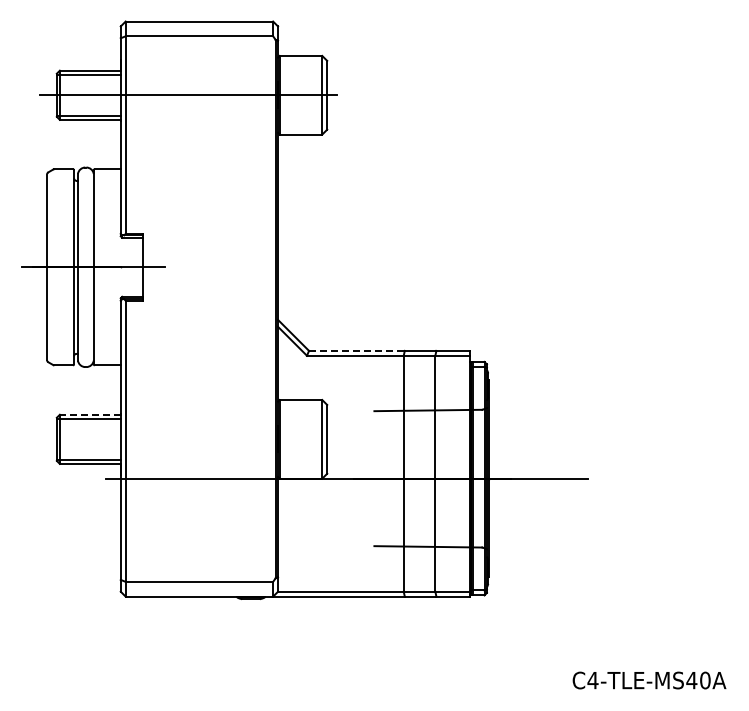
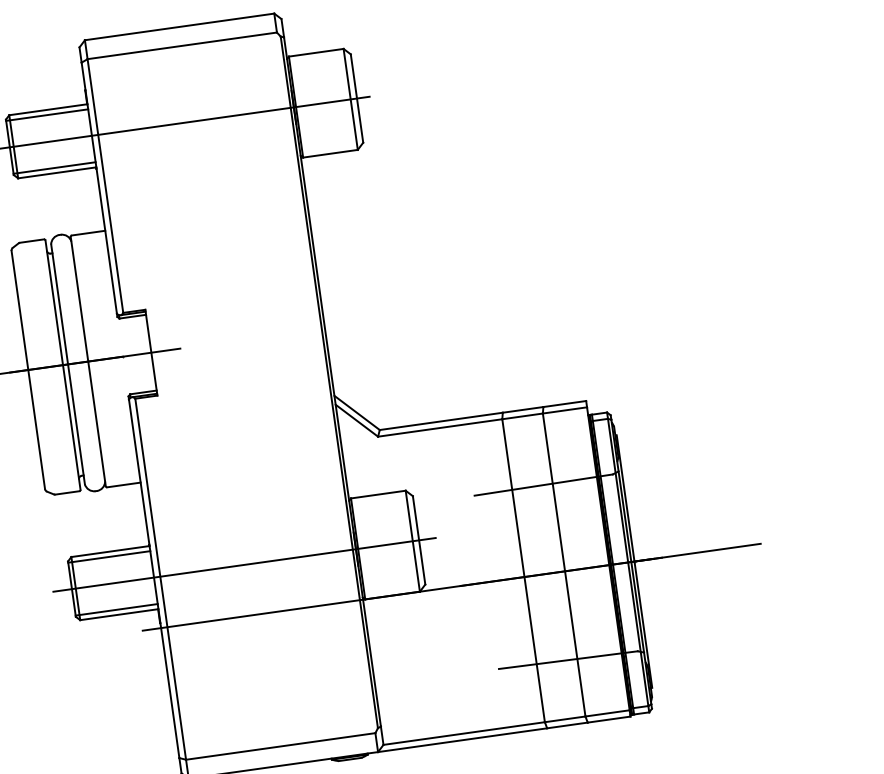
line: (356, 350) -> (440, 420), dashed -> solid
line: (89, 414) -> (109, 551), dashed -> solid
line: (191, 439) -> (244, 565), added

